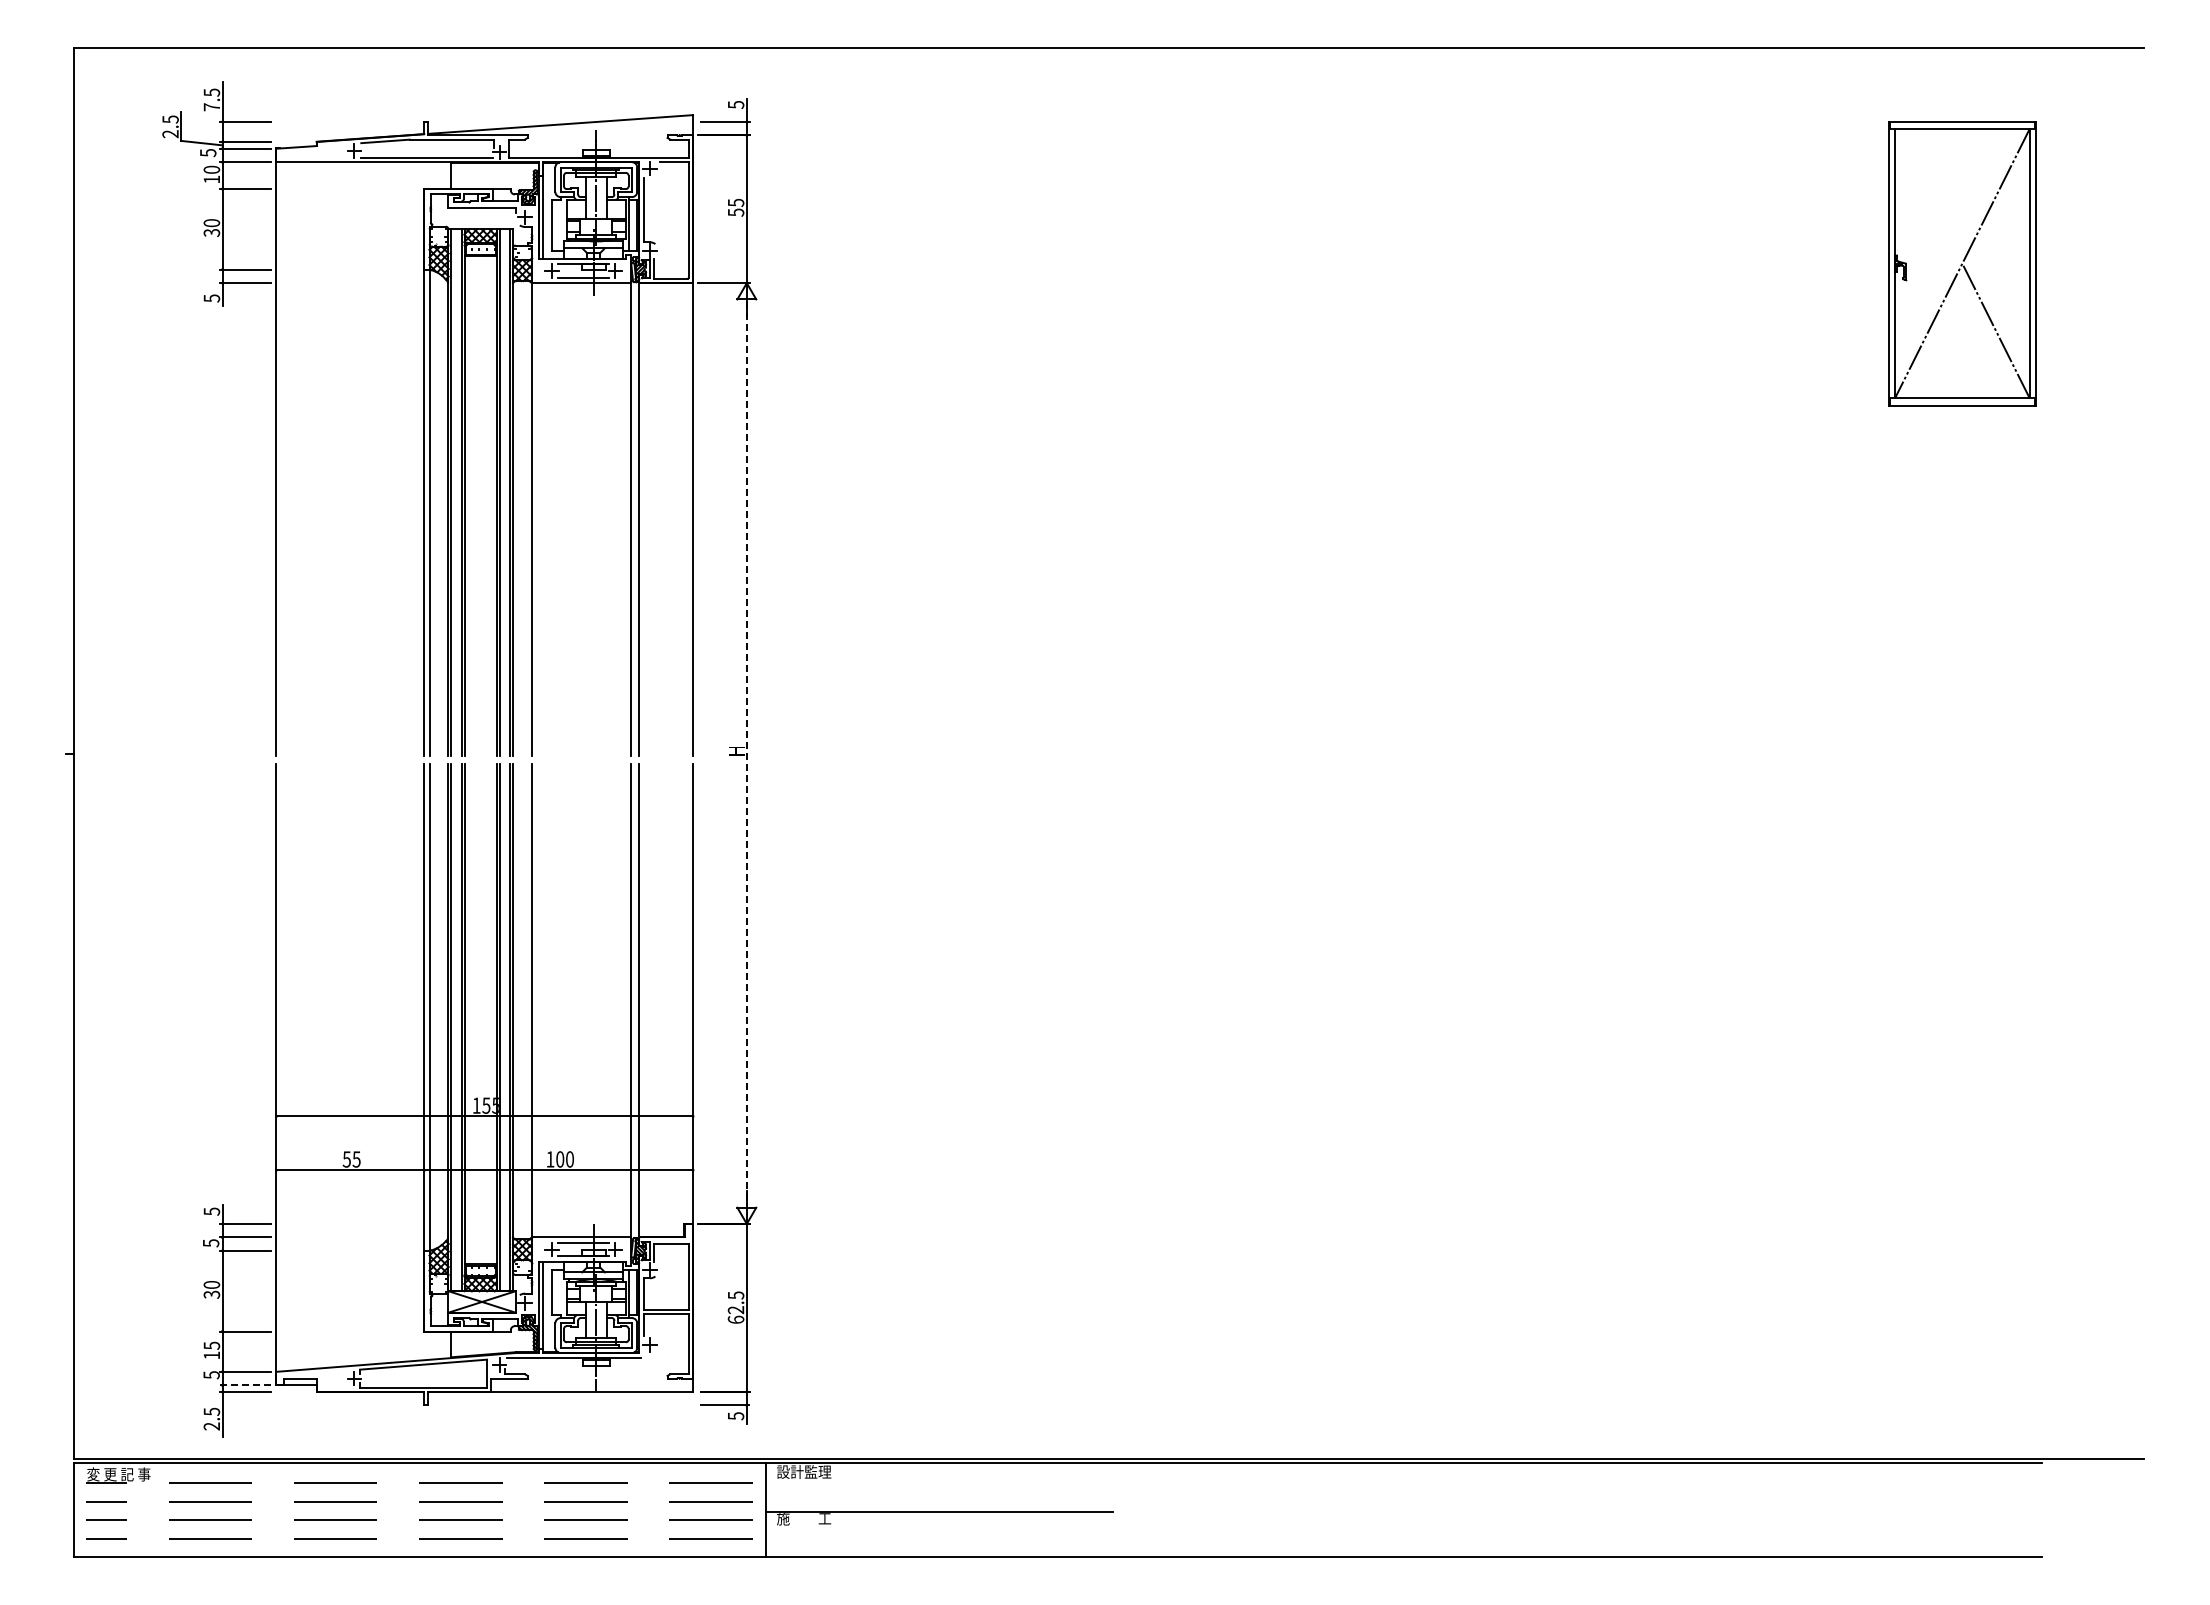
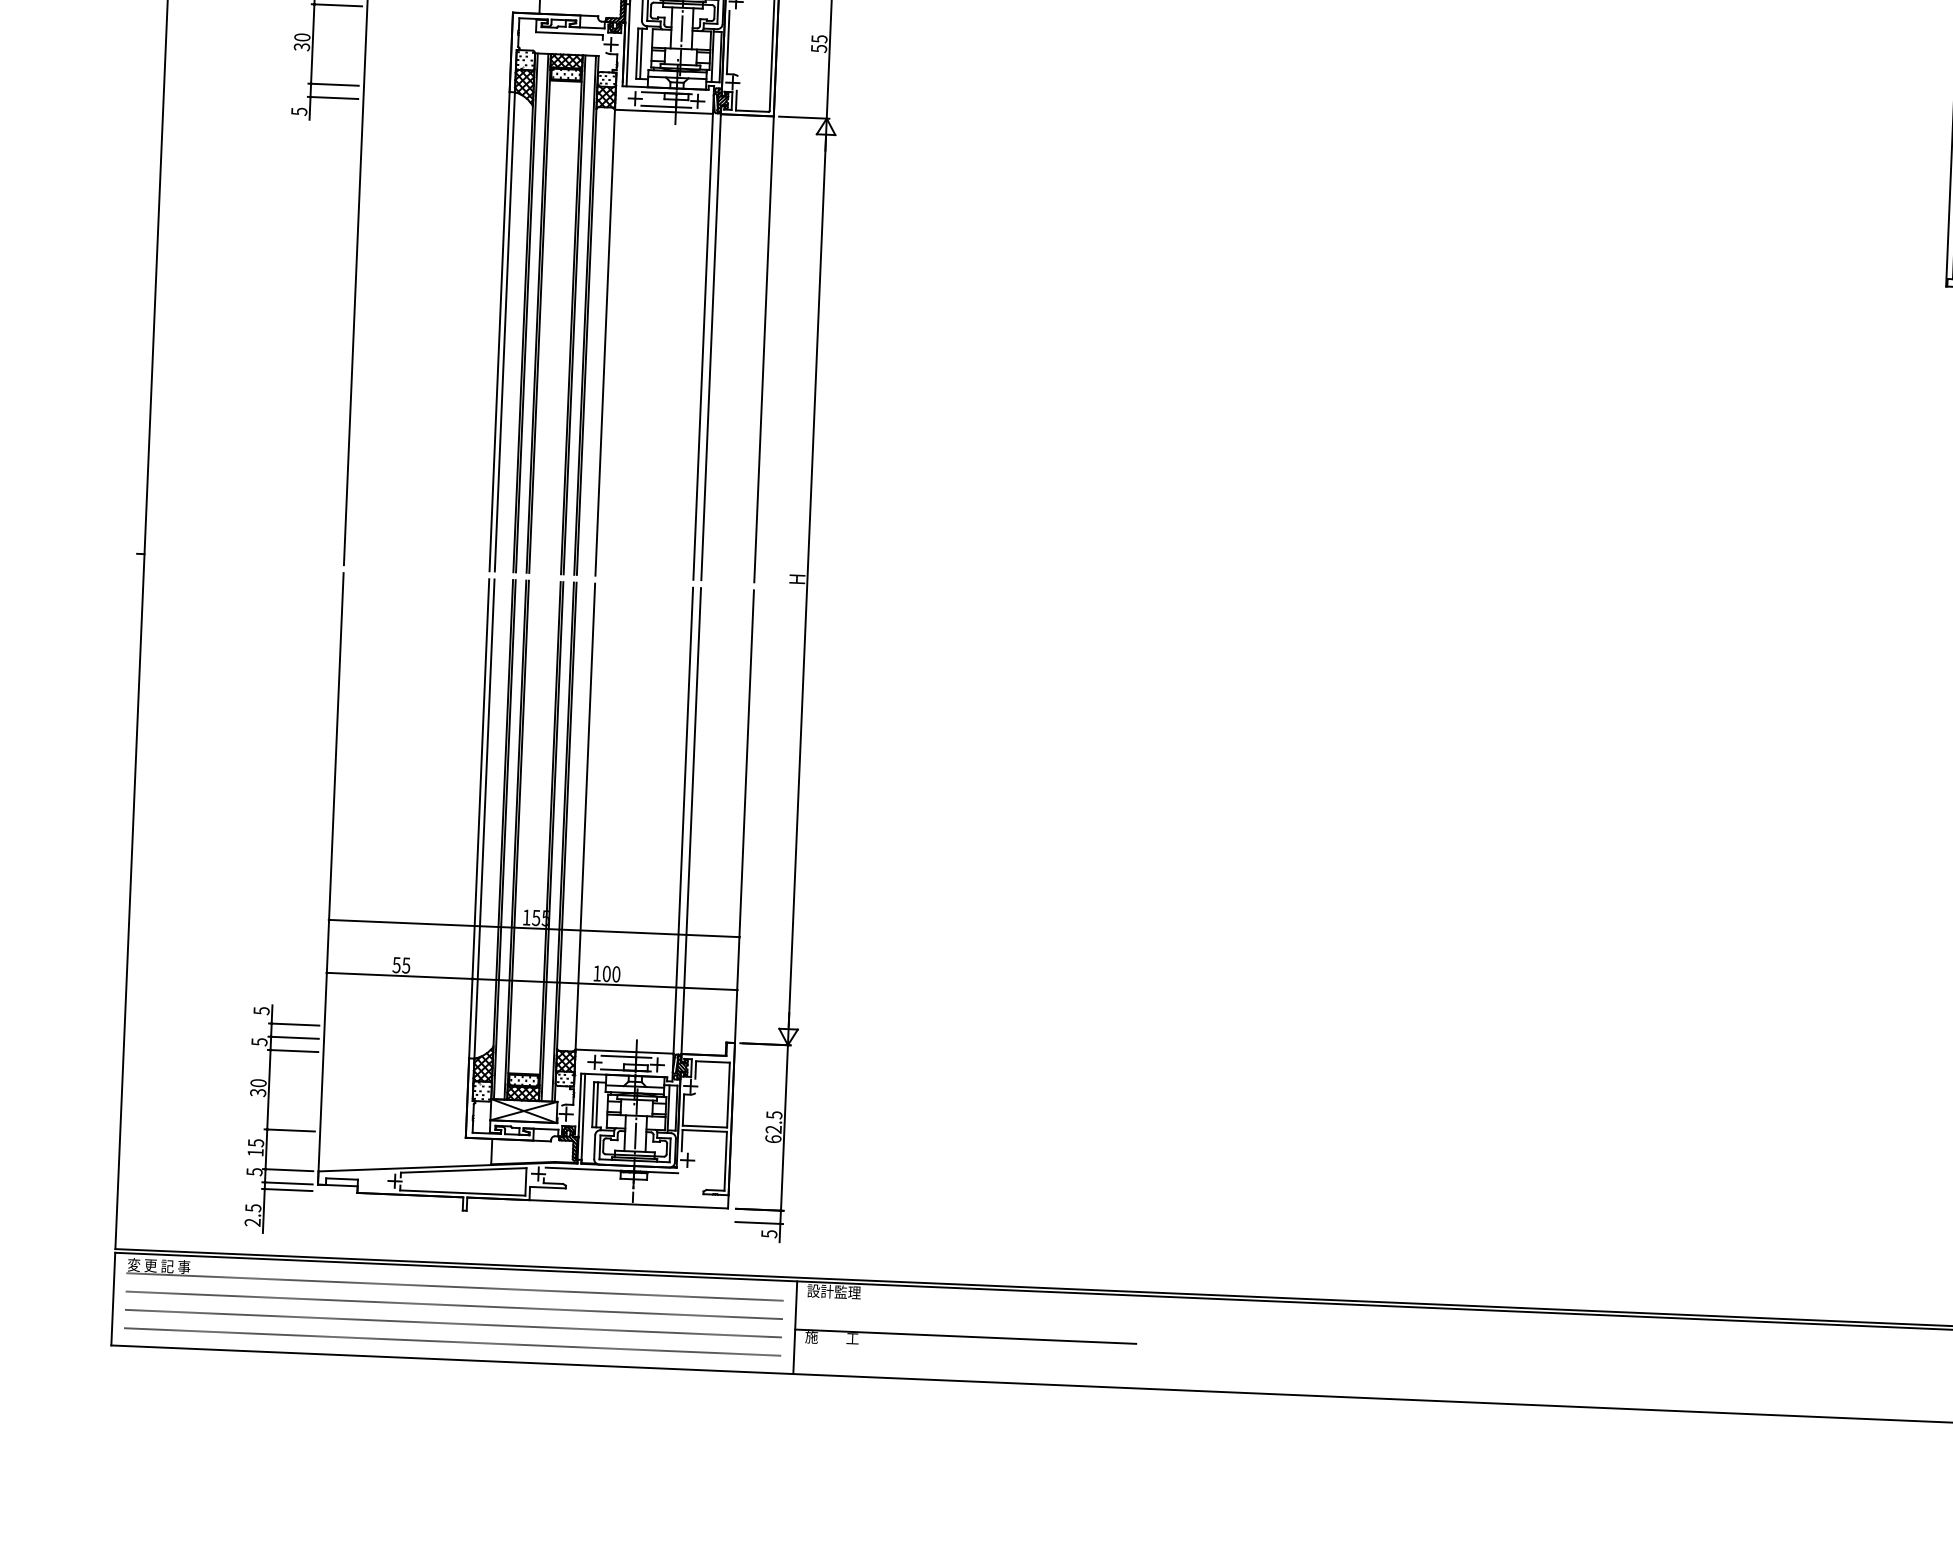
line: (555, 224) -> (640, 52), added
line: (746, 753) -> (807, 581), dashed -> solid
line: (555, 1292) -> (596, 1104), added
line: (245, 1385) -> (287, 1183), dashed -> solid

